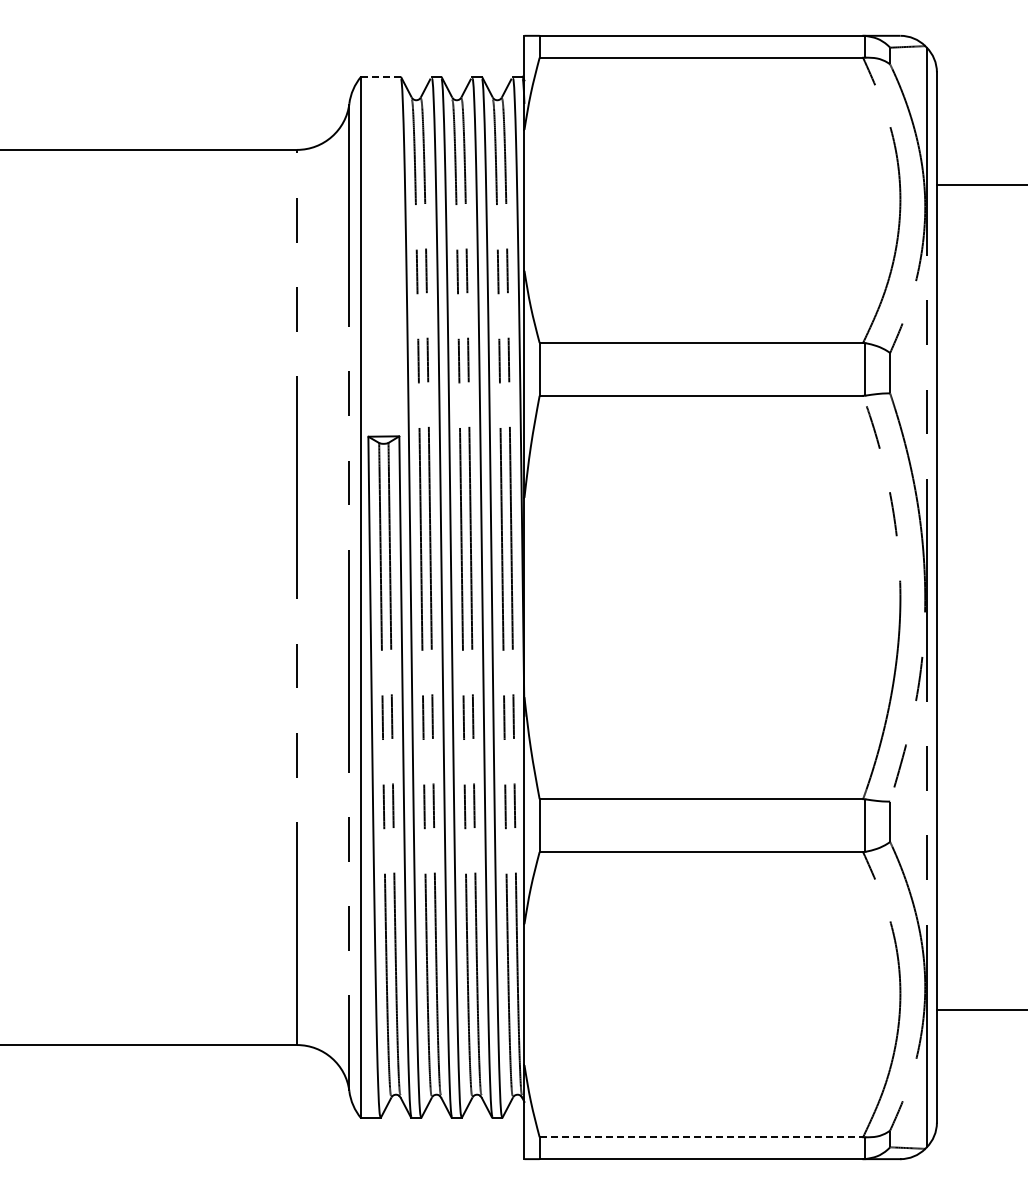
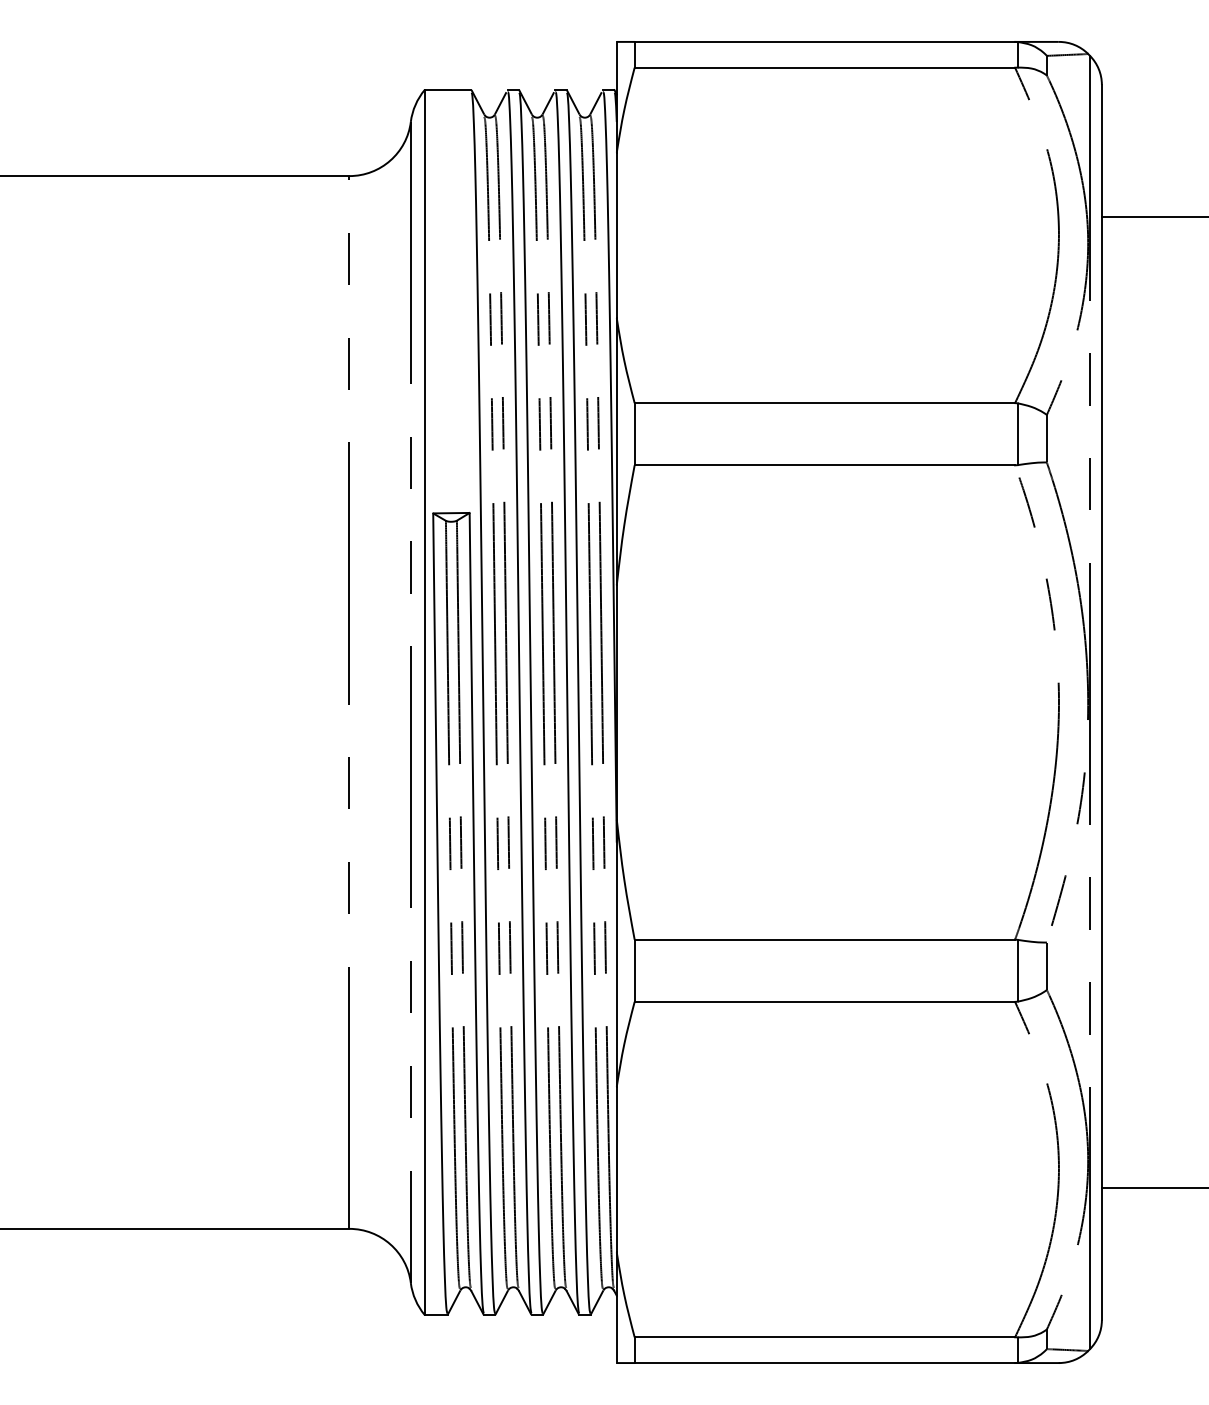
line: (381, 76) -> (448, 89), dashed -> solid
line: (701, 1137) -> (825, 1337), dashed -> solid

